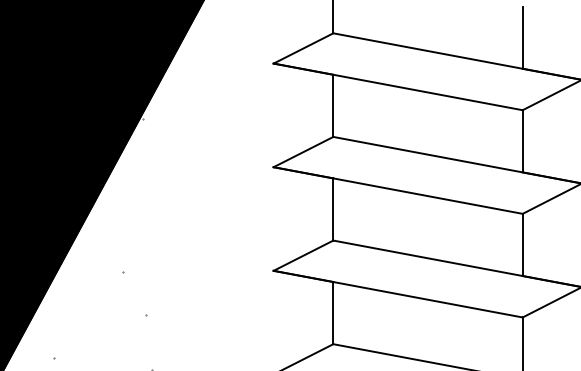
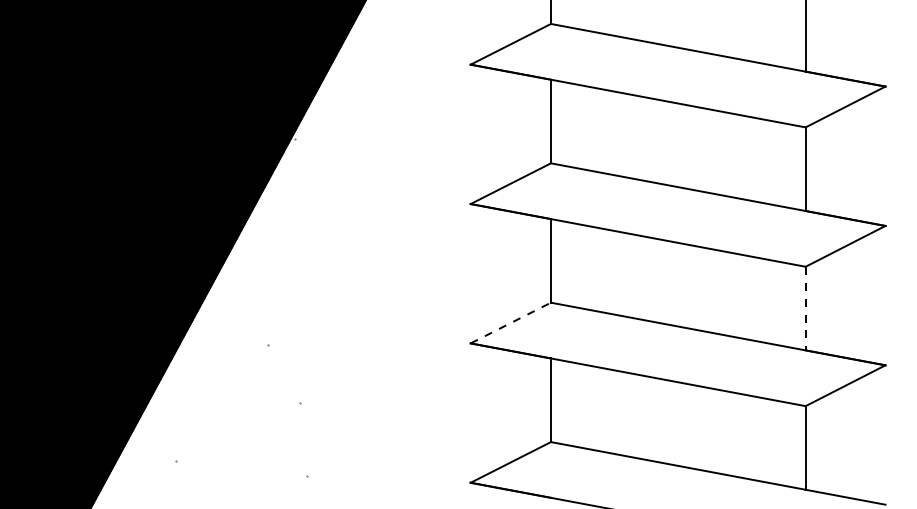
line: (522, 244) -> (805, 308), solid -> dashed
line: (304, 255) -> (511, 322), solid -> dashed

